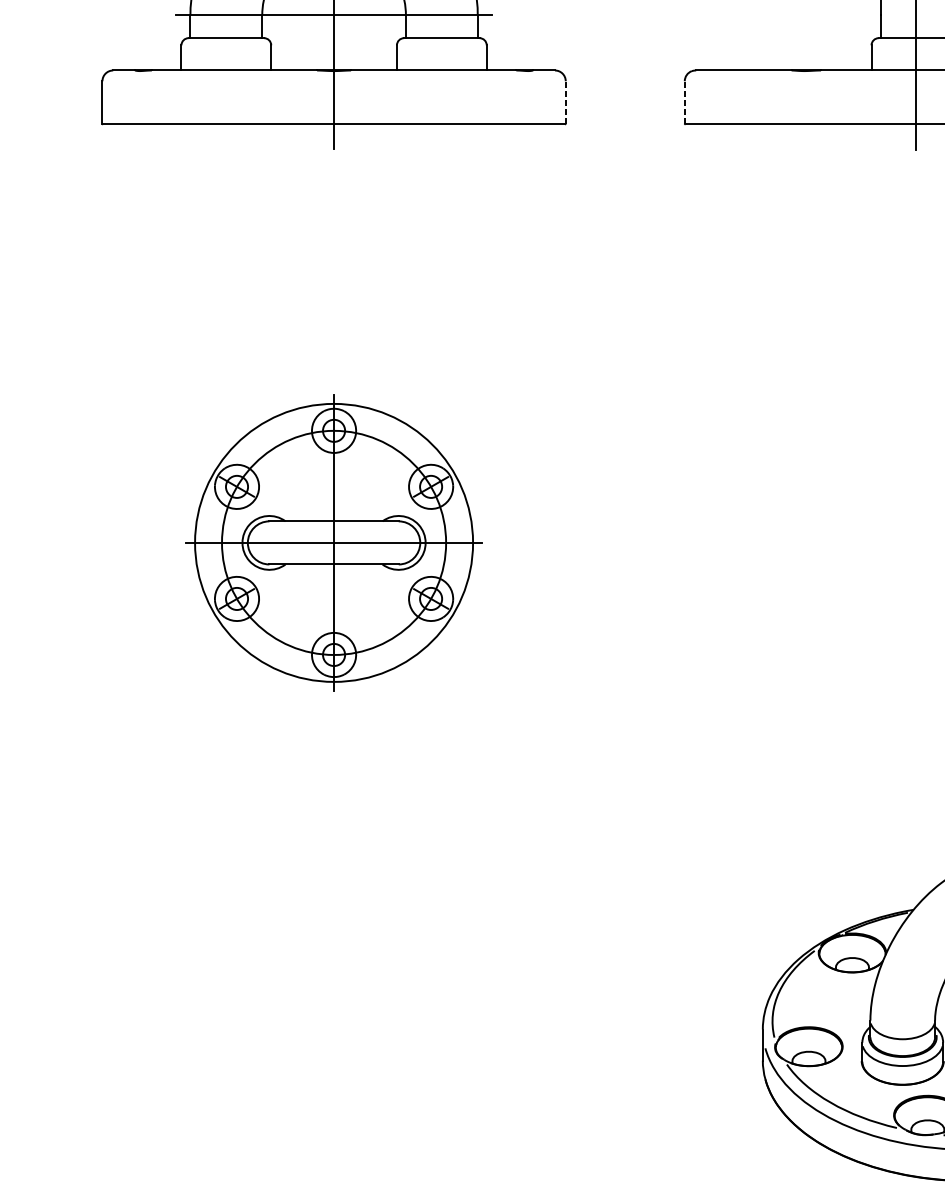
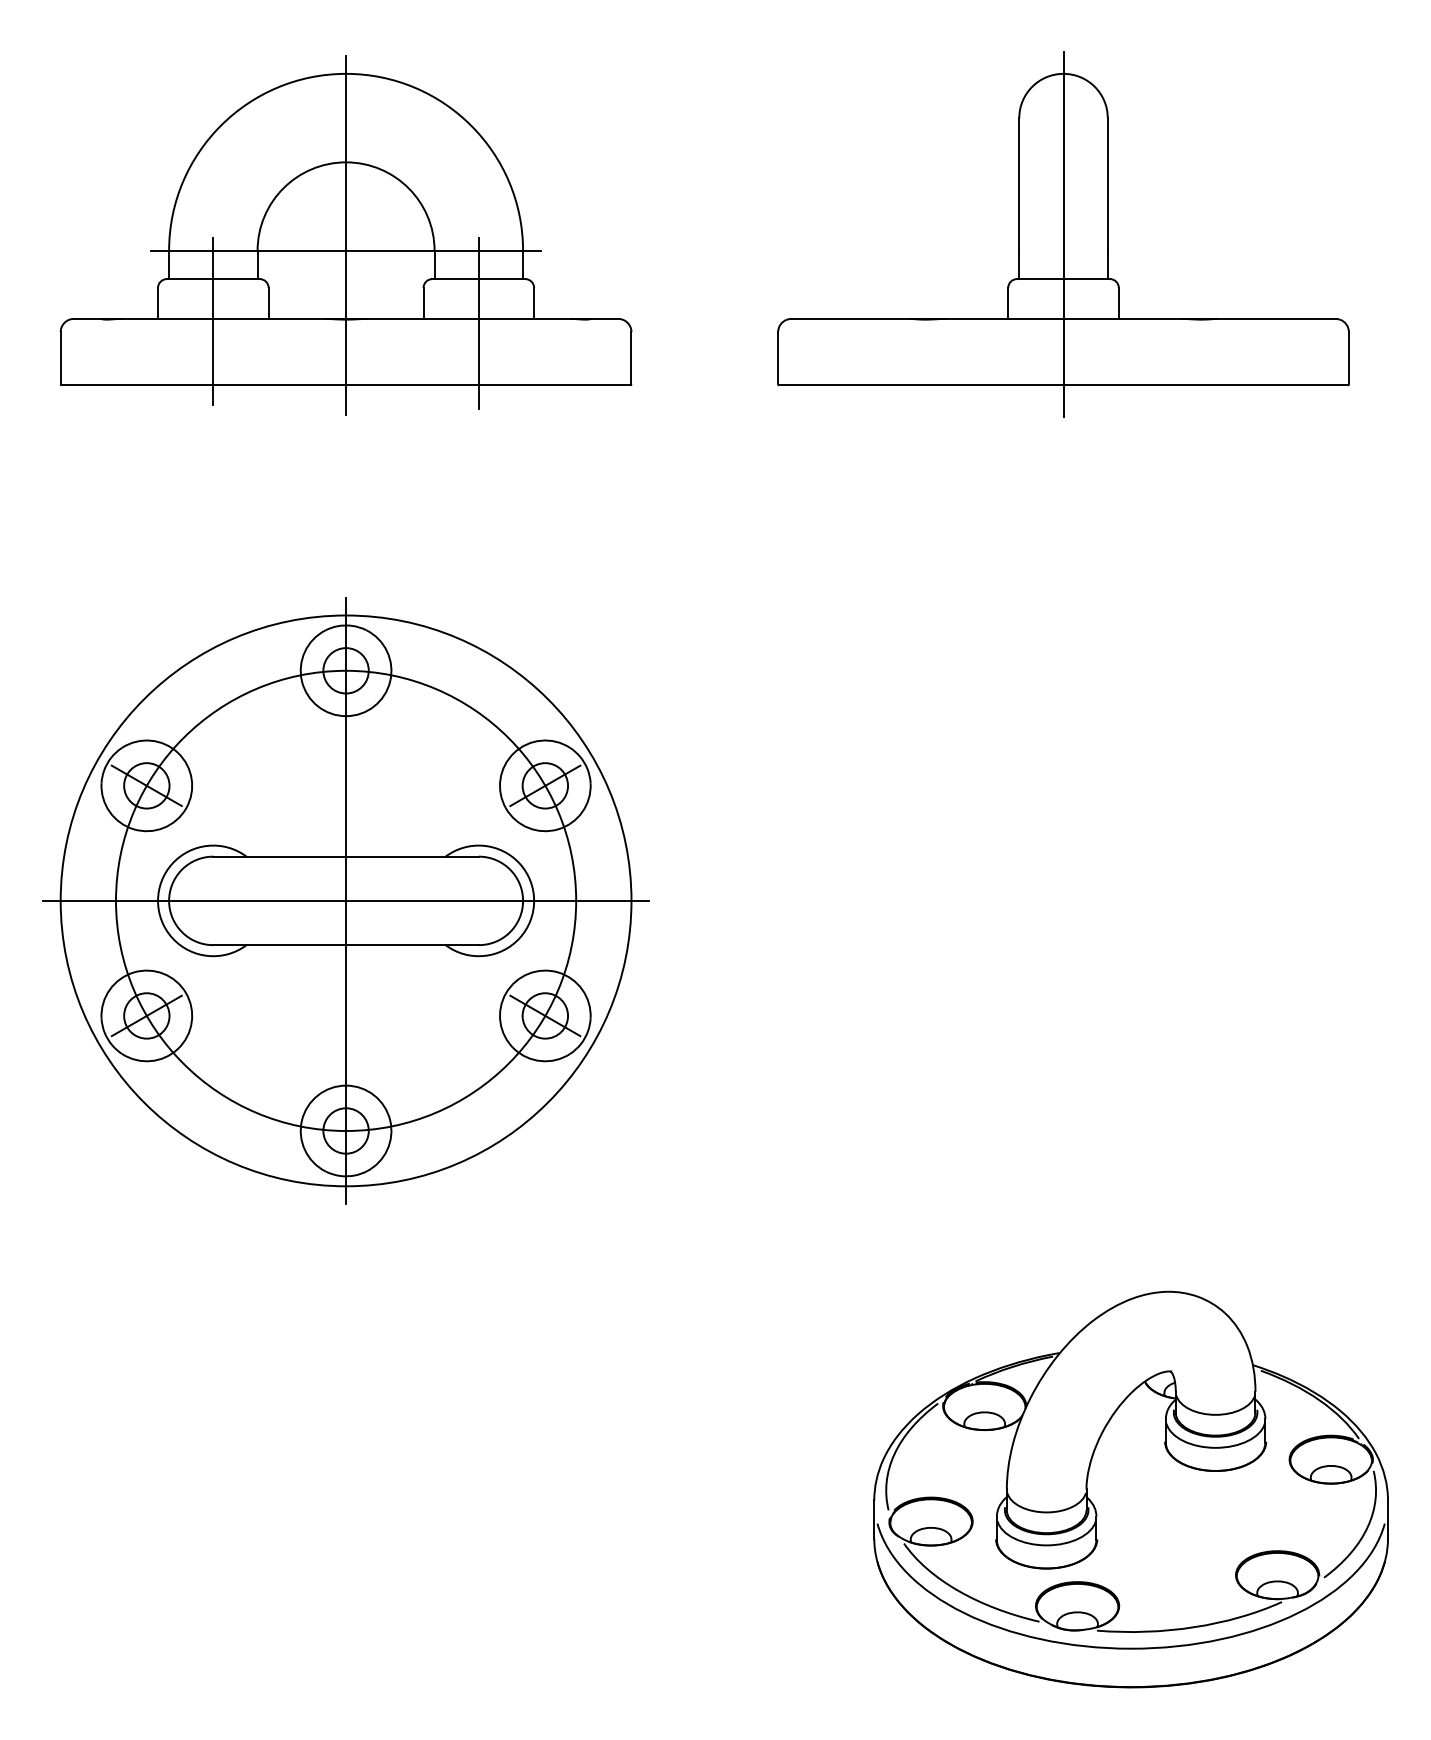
line: (226, 71) -> (213, 320), added
line: (441, 74) -> (478, 323), added
line: (565, 101) -> (631, 357), dashed -> solid
line: (685, 101) -> (778, 357), dashed -> solid
part: (333, 542) -> (345, 900), size x1.67

